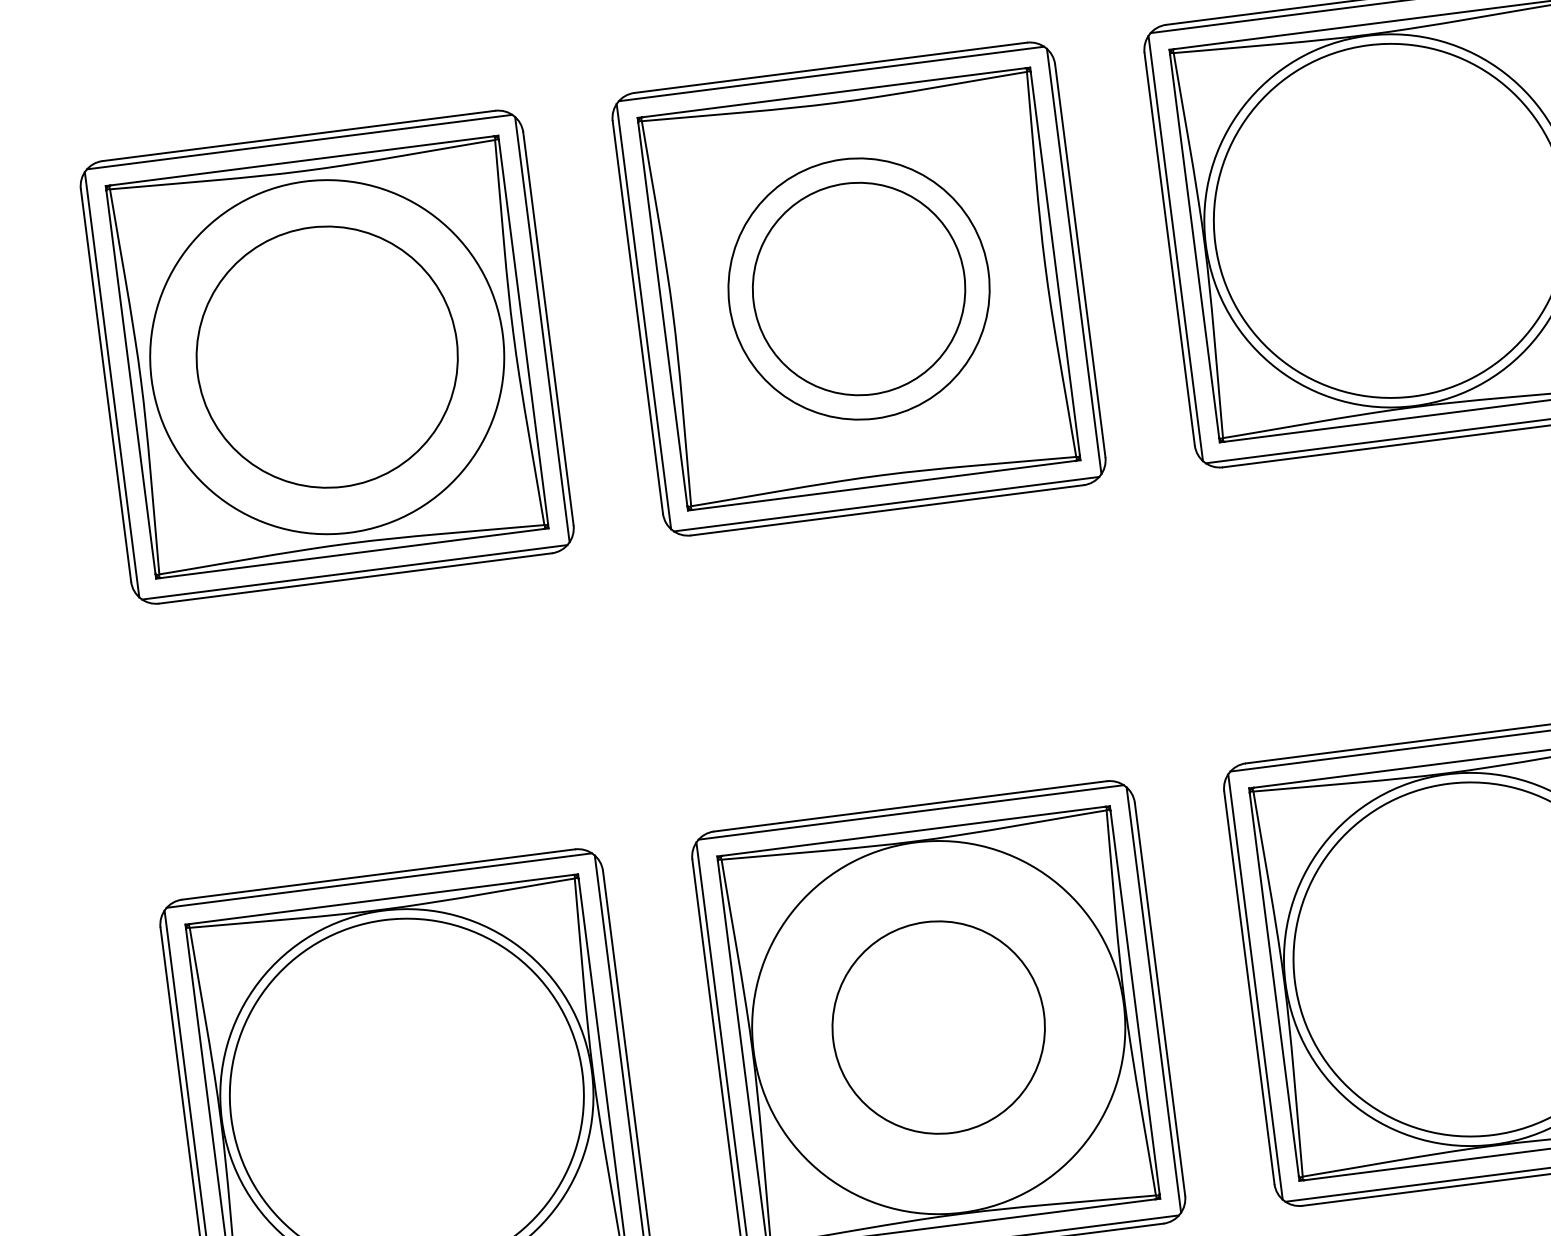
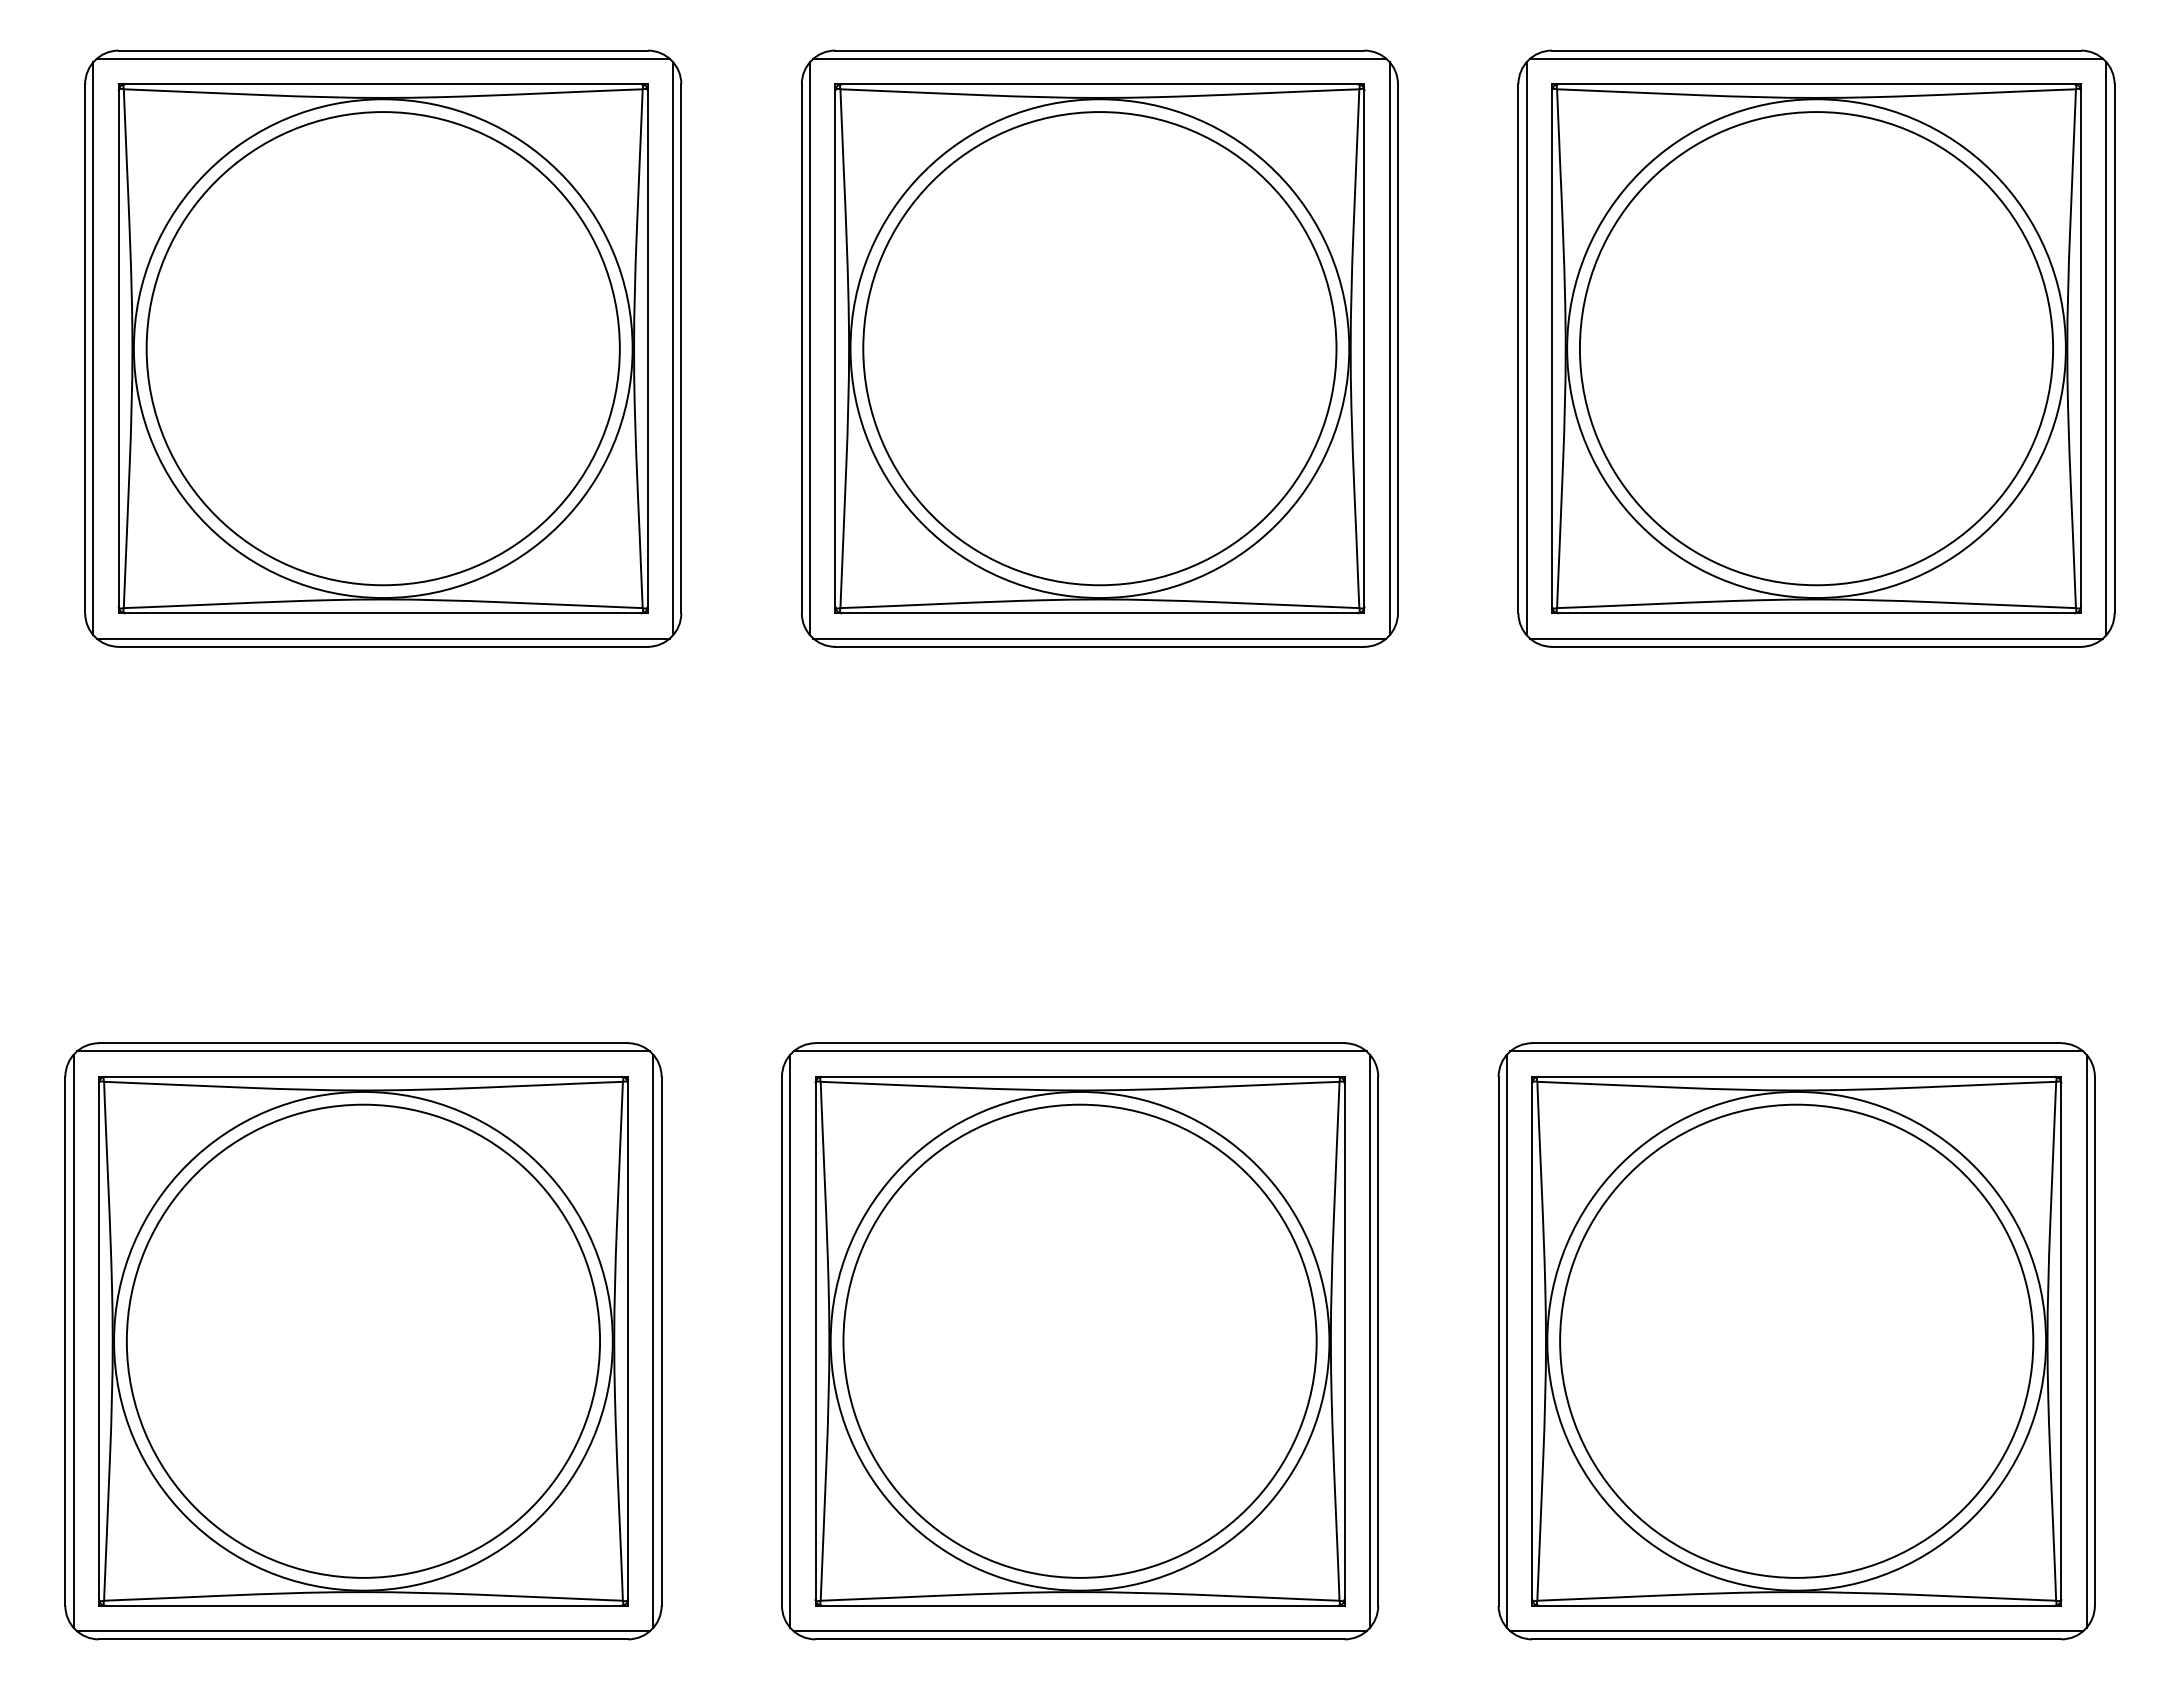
circle: (858, 288) -> (1099, 348), size x1.43
circle: (858, 288) -> (1099, 348), size x1.67
circle: (326, 357) -> (382, 348), size x1.43
circle: (938, 1027) -> (1079, 1340), size x1.67

